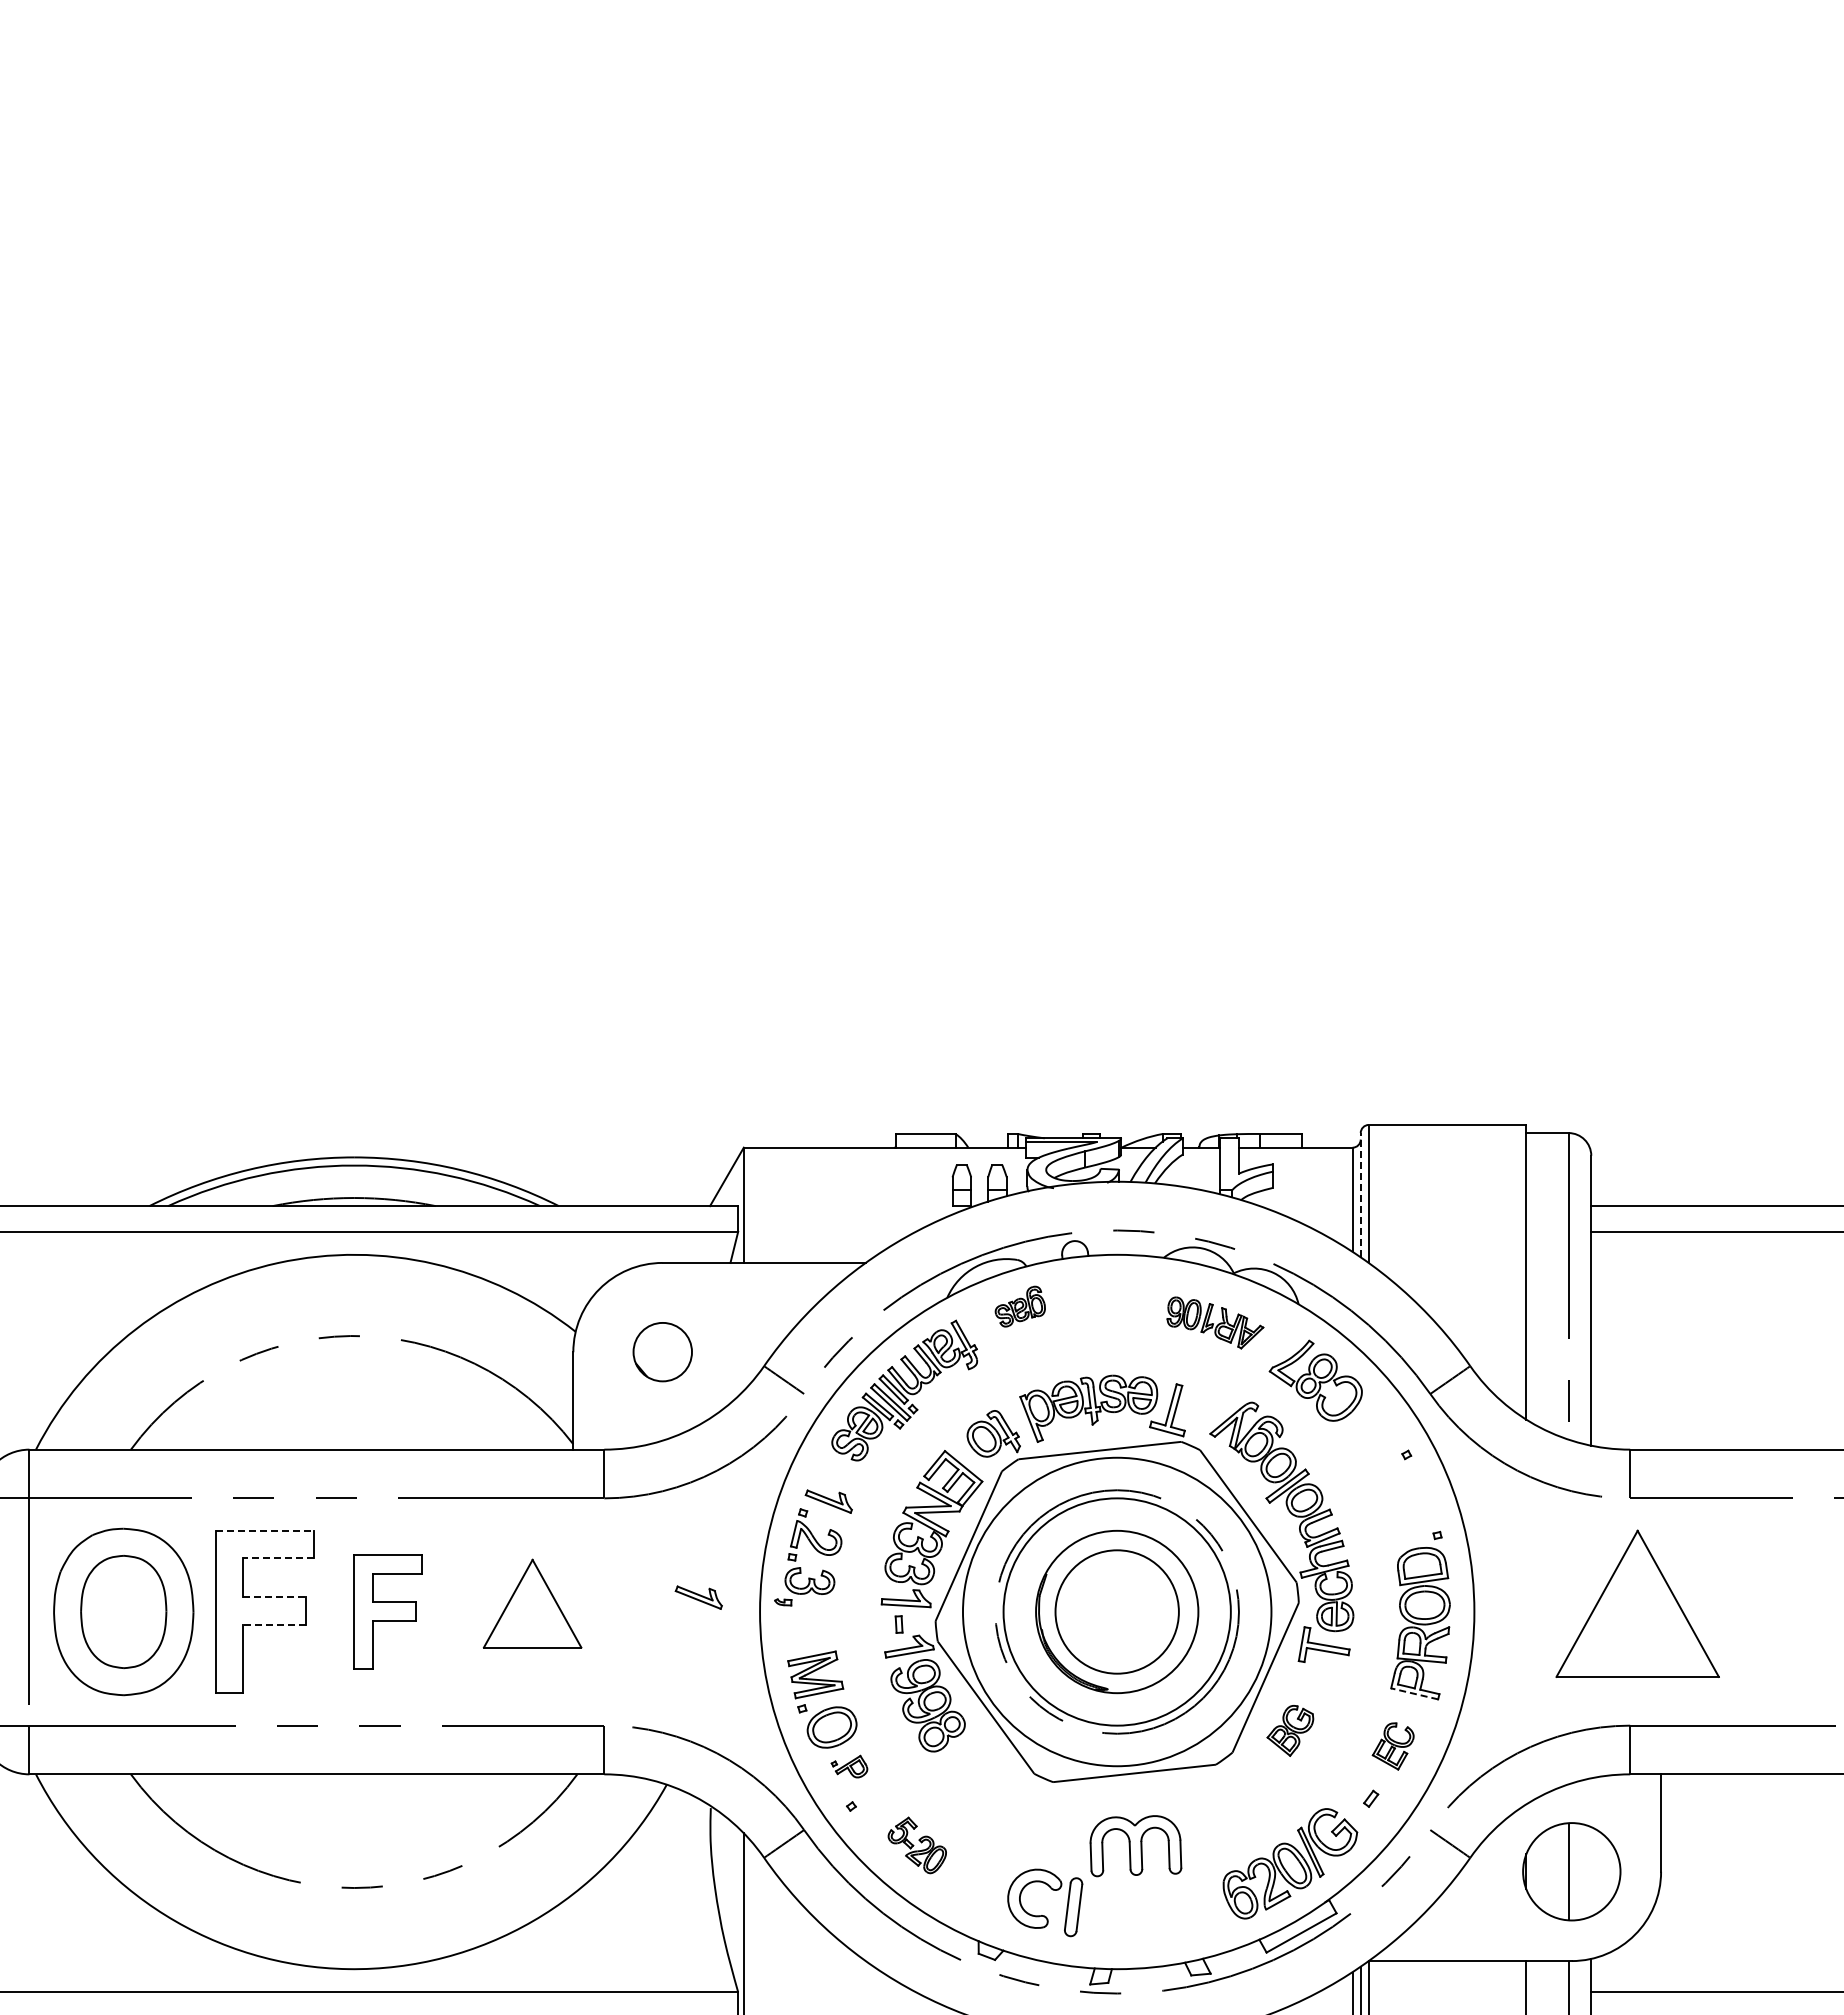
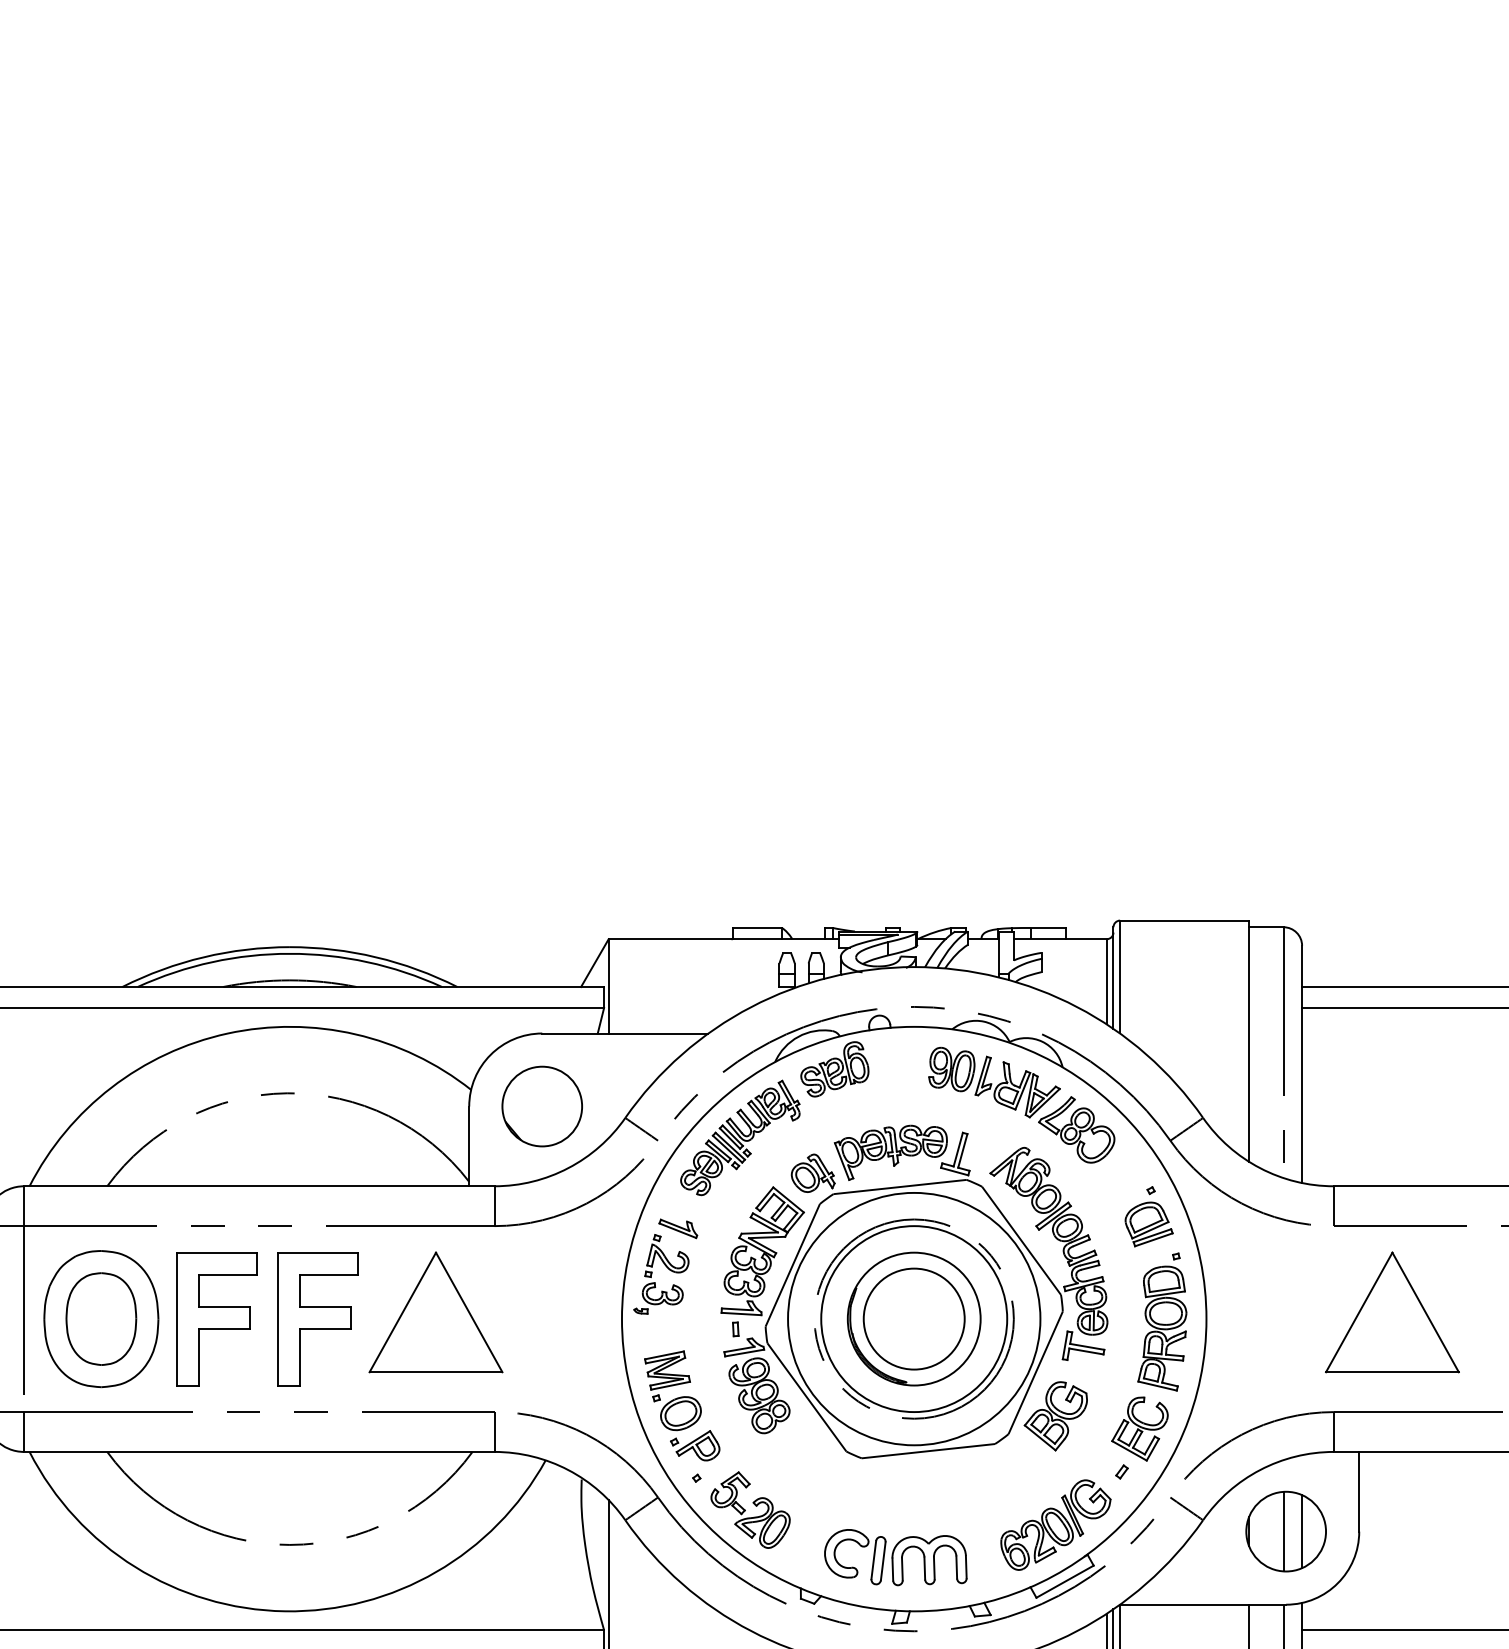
line: (1360, 1194) -> (1113, 977), dashed -> solid
part: (1020, 1306) -> (835, 1069), size x1.67
part: (1215, 1322) -> (994, 1082), size x1.67
part: (662, 1351) -> (542, 1105), size x1.67
part: (1404, 1496) -> (1149, 1224), added
line: (265, 1530) -> (217, 1252), dashed -> solid
line: (278, 1557) -> (227, 1274), dashed -> solid
line: (275, 1597) -> (225, 1307), dashed -> solid
part: (698, 1597) -> (571, 1307), removed
part: (532, 1603) -> (435, 1312), size x1.67
part: (1637, 1603) -> (1392, 1312), moved
part: (387, 1611) -> (317, 1318), size x1.43
line: (274, 1624) -> (224, 1329), dashed -> solid
line: (1414, 1693) -> (1157, 1385), dashed -> solid
part: (1290, 1730) -> (1056, 1416), size x1.67
part: (1393, 1746) -> (1140, 1429), size x1.67
part: (849, 1766) -> (695, 1445), size x1.67
part: (917, 1845) -> (750, 1510), size x1.67
part: (1135, 1846) -> (929, 1560), moved
line: (1591, 1871) -> (1302, 1531), added

